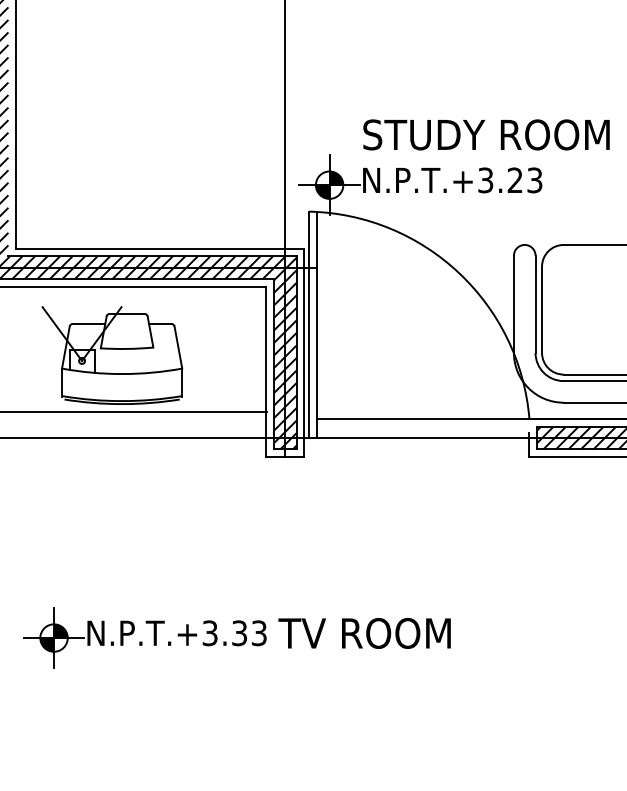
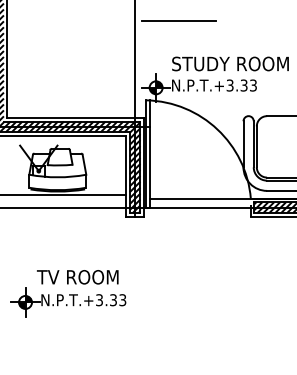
line: (376, 43) -> (178, 20), added
text: (513, 180) -> (243, 85), N.P.T.+3.23 -> N.P.T.+3.33
text: (364, 633) -> (77, 277), moved

